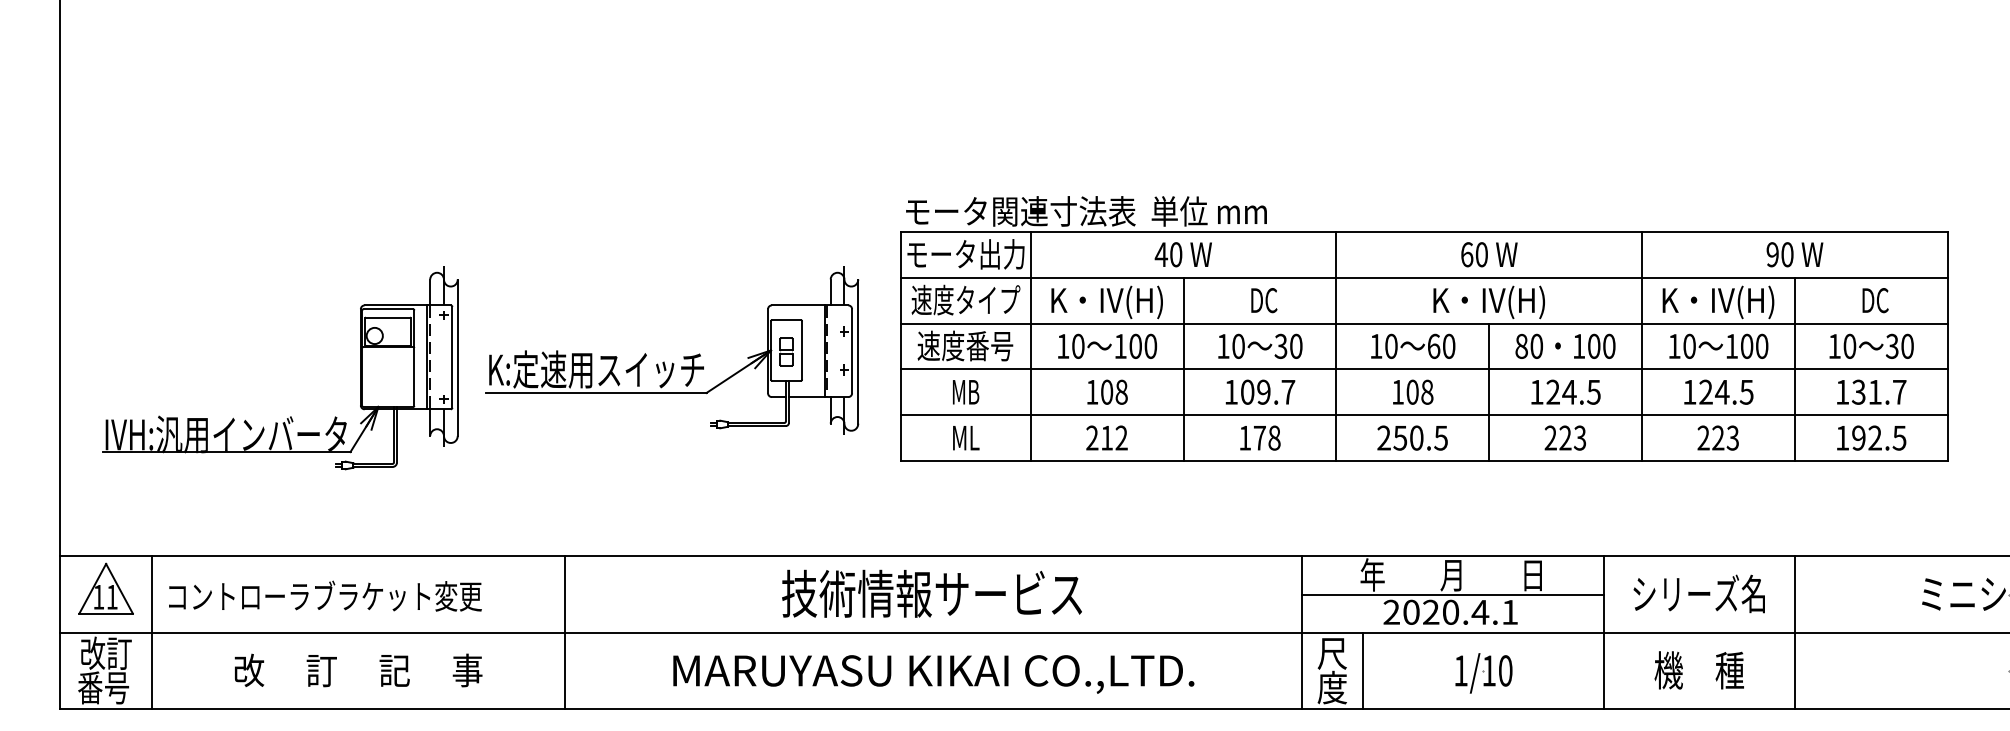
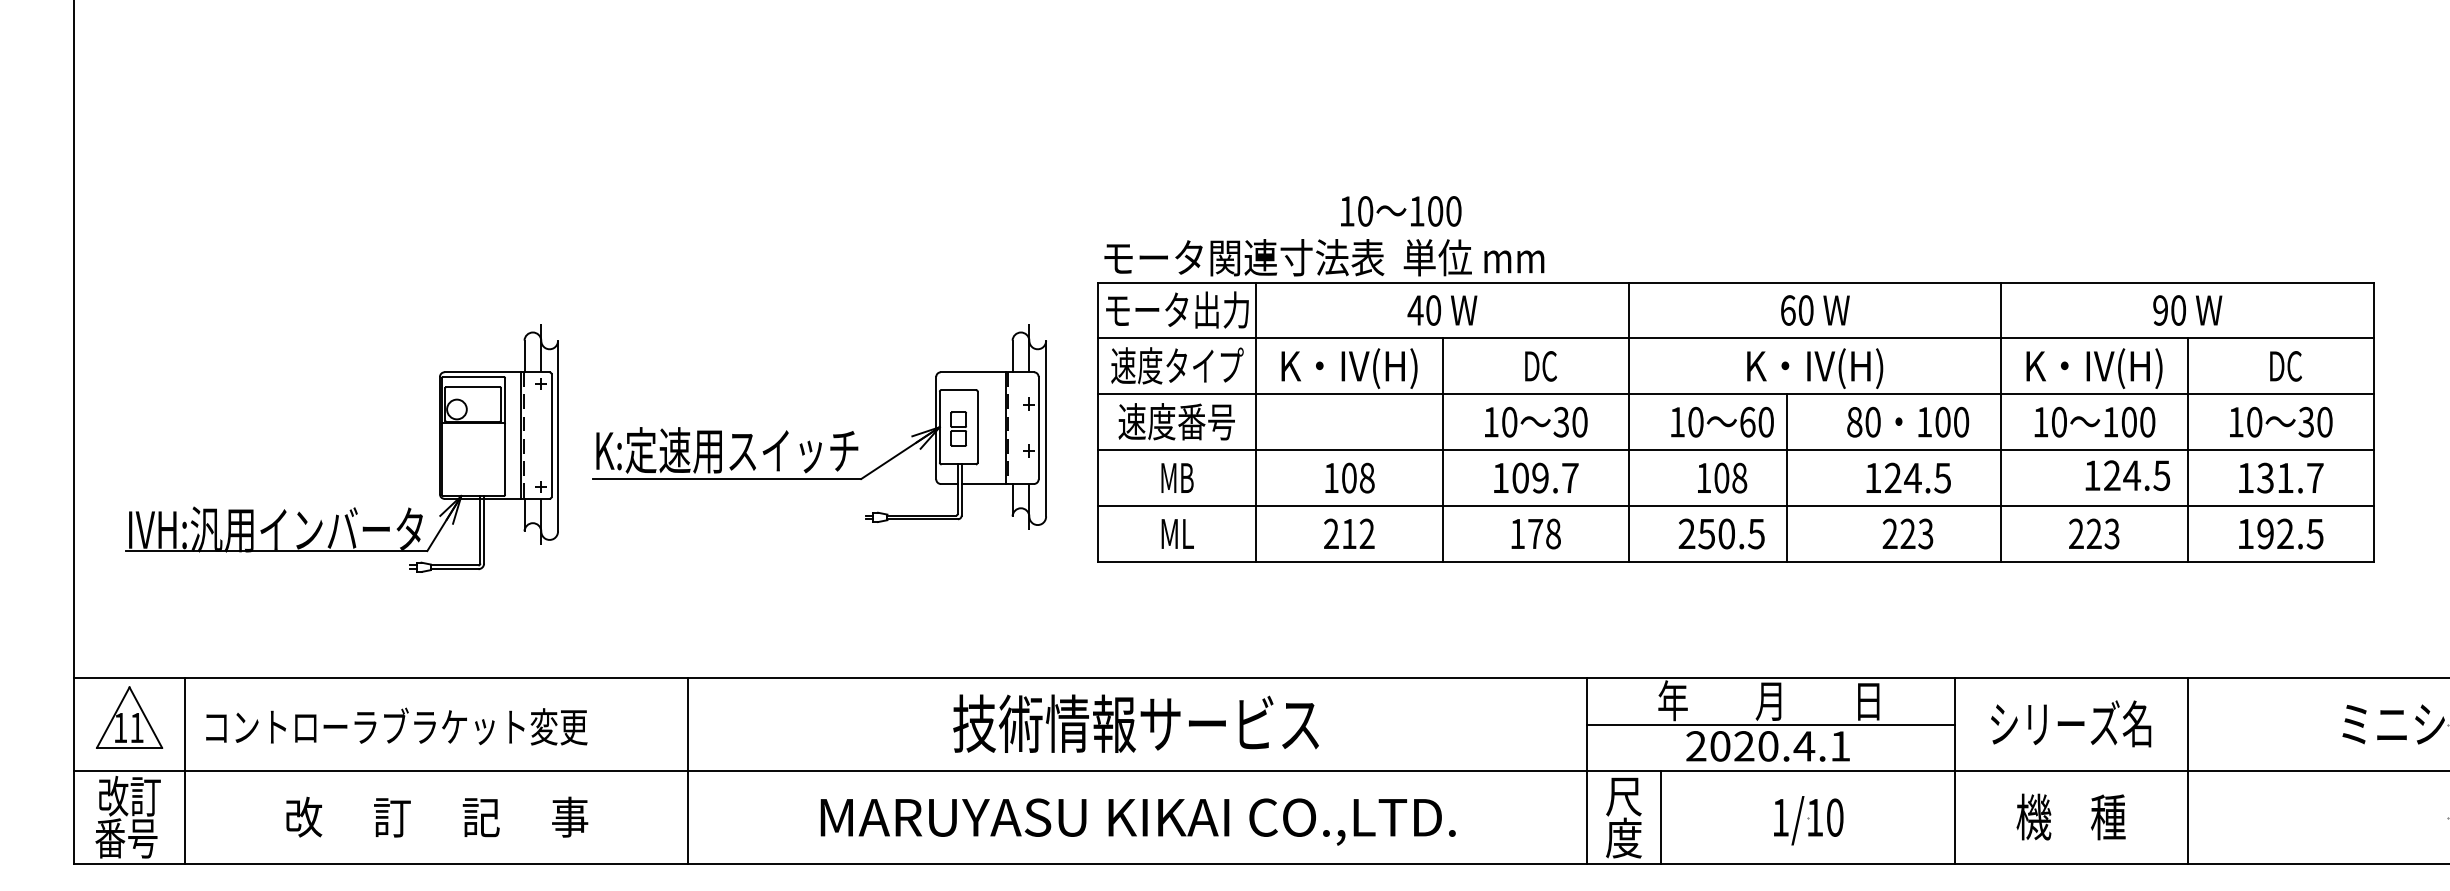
text: (1107, 345) -> (1401, 210), moved
text: (1718, 391) -> (2127, 474), moved
line: (1489, 392) -> (1787, 478), moved

